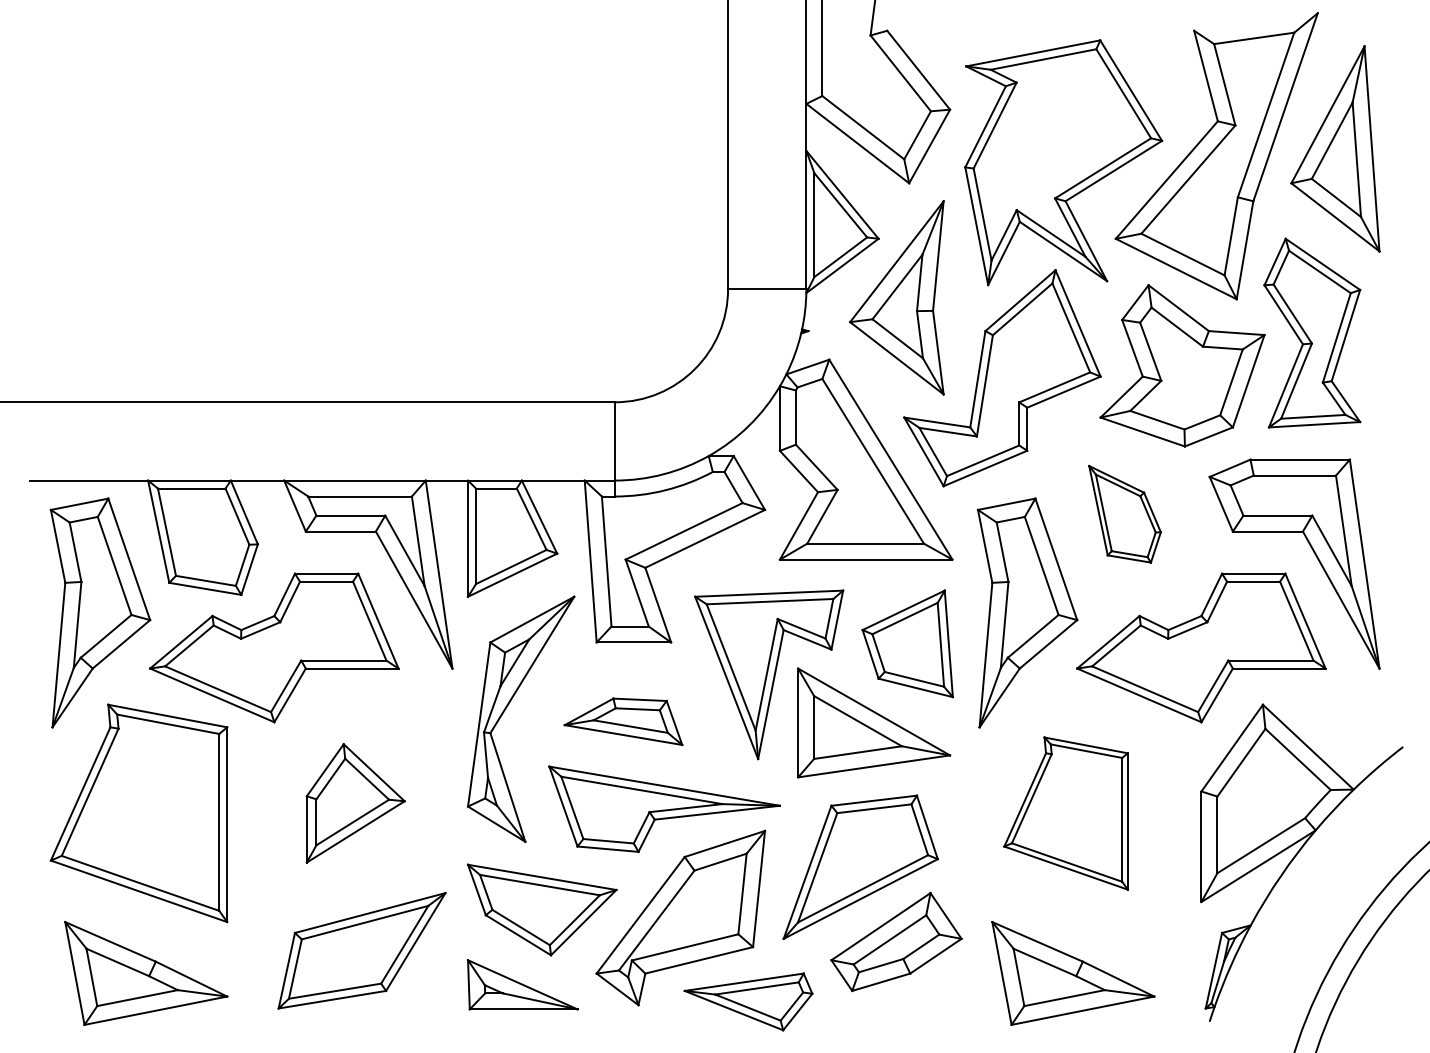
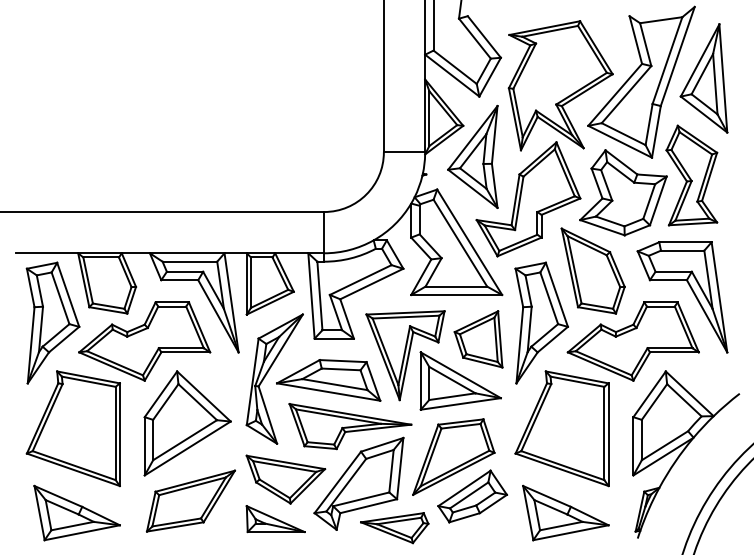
part: (1123, 513) -> (592, 270), size x1.67
part: (622, 721) -> (328, 380), size x1.67
part: (355, 803) -> (187, 423), size x1.67
part: (1065, 812) -> (561, 428), size x1.43

